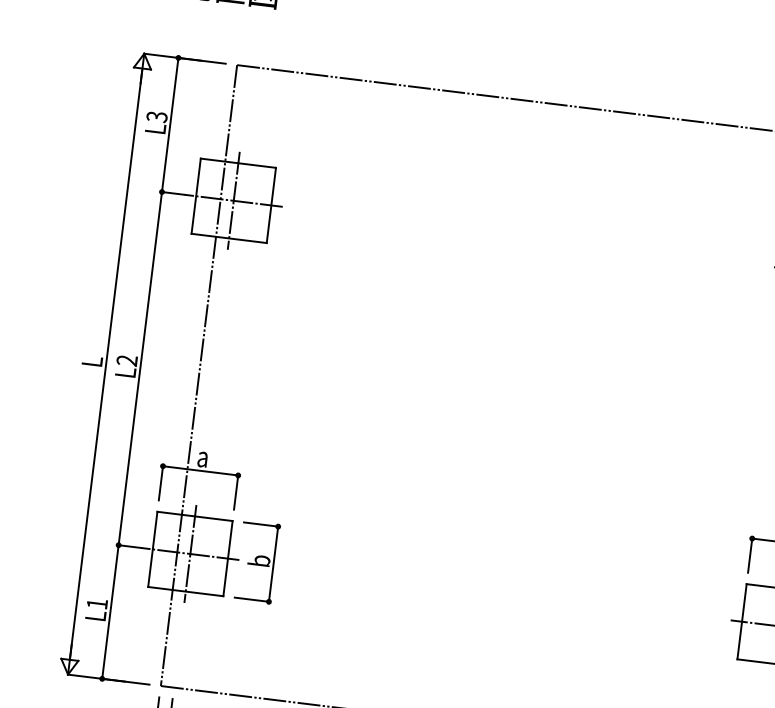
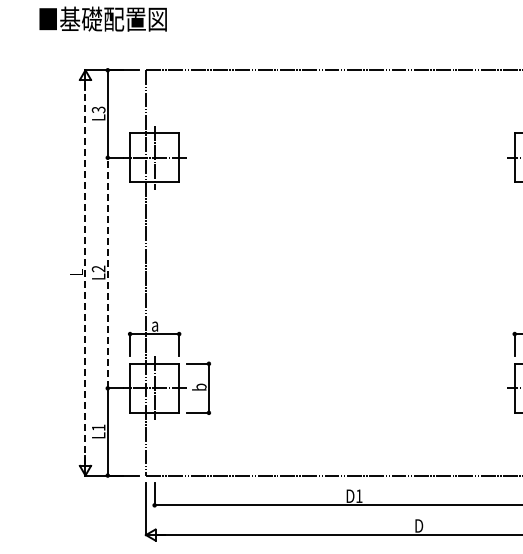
line: (106, 363) -> (85, 272), solid -> dashed
line: (139, 367) -> (107, 272), solid -> dashed

